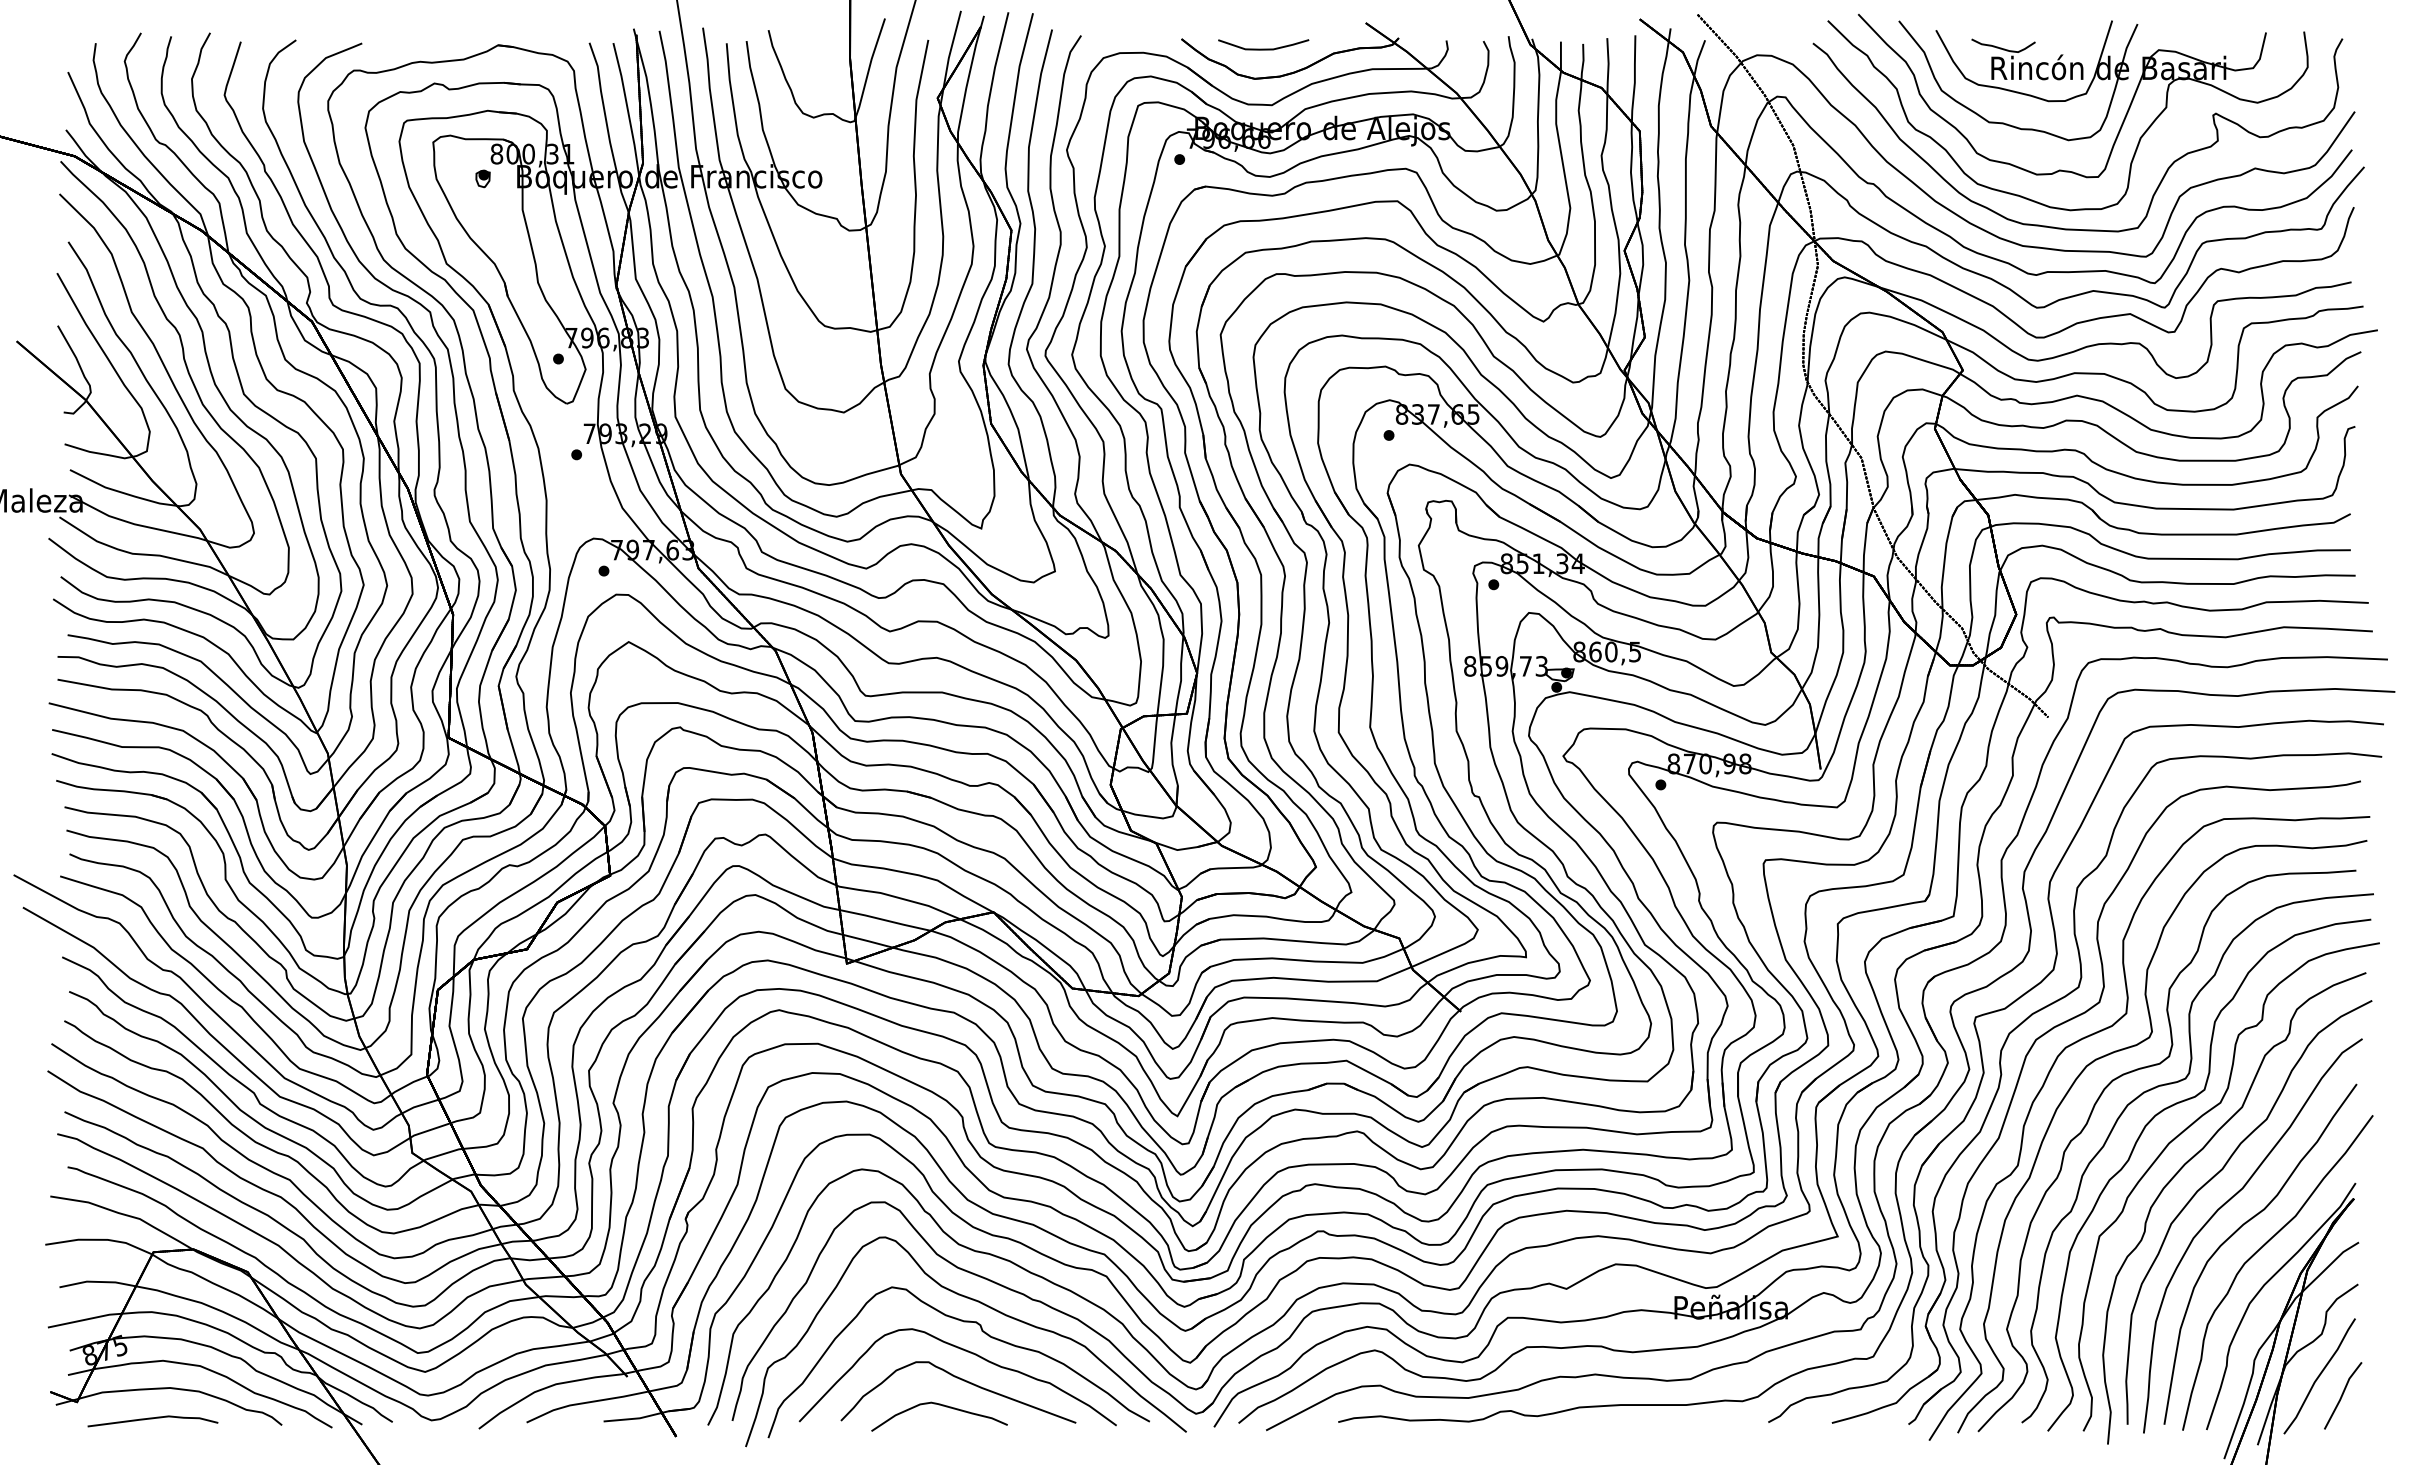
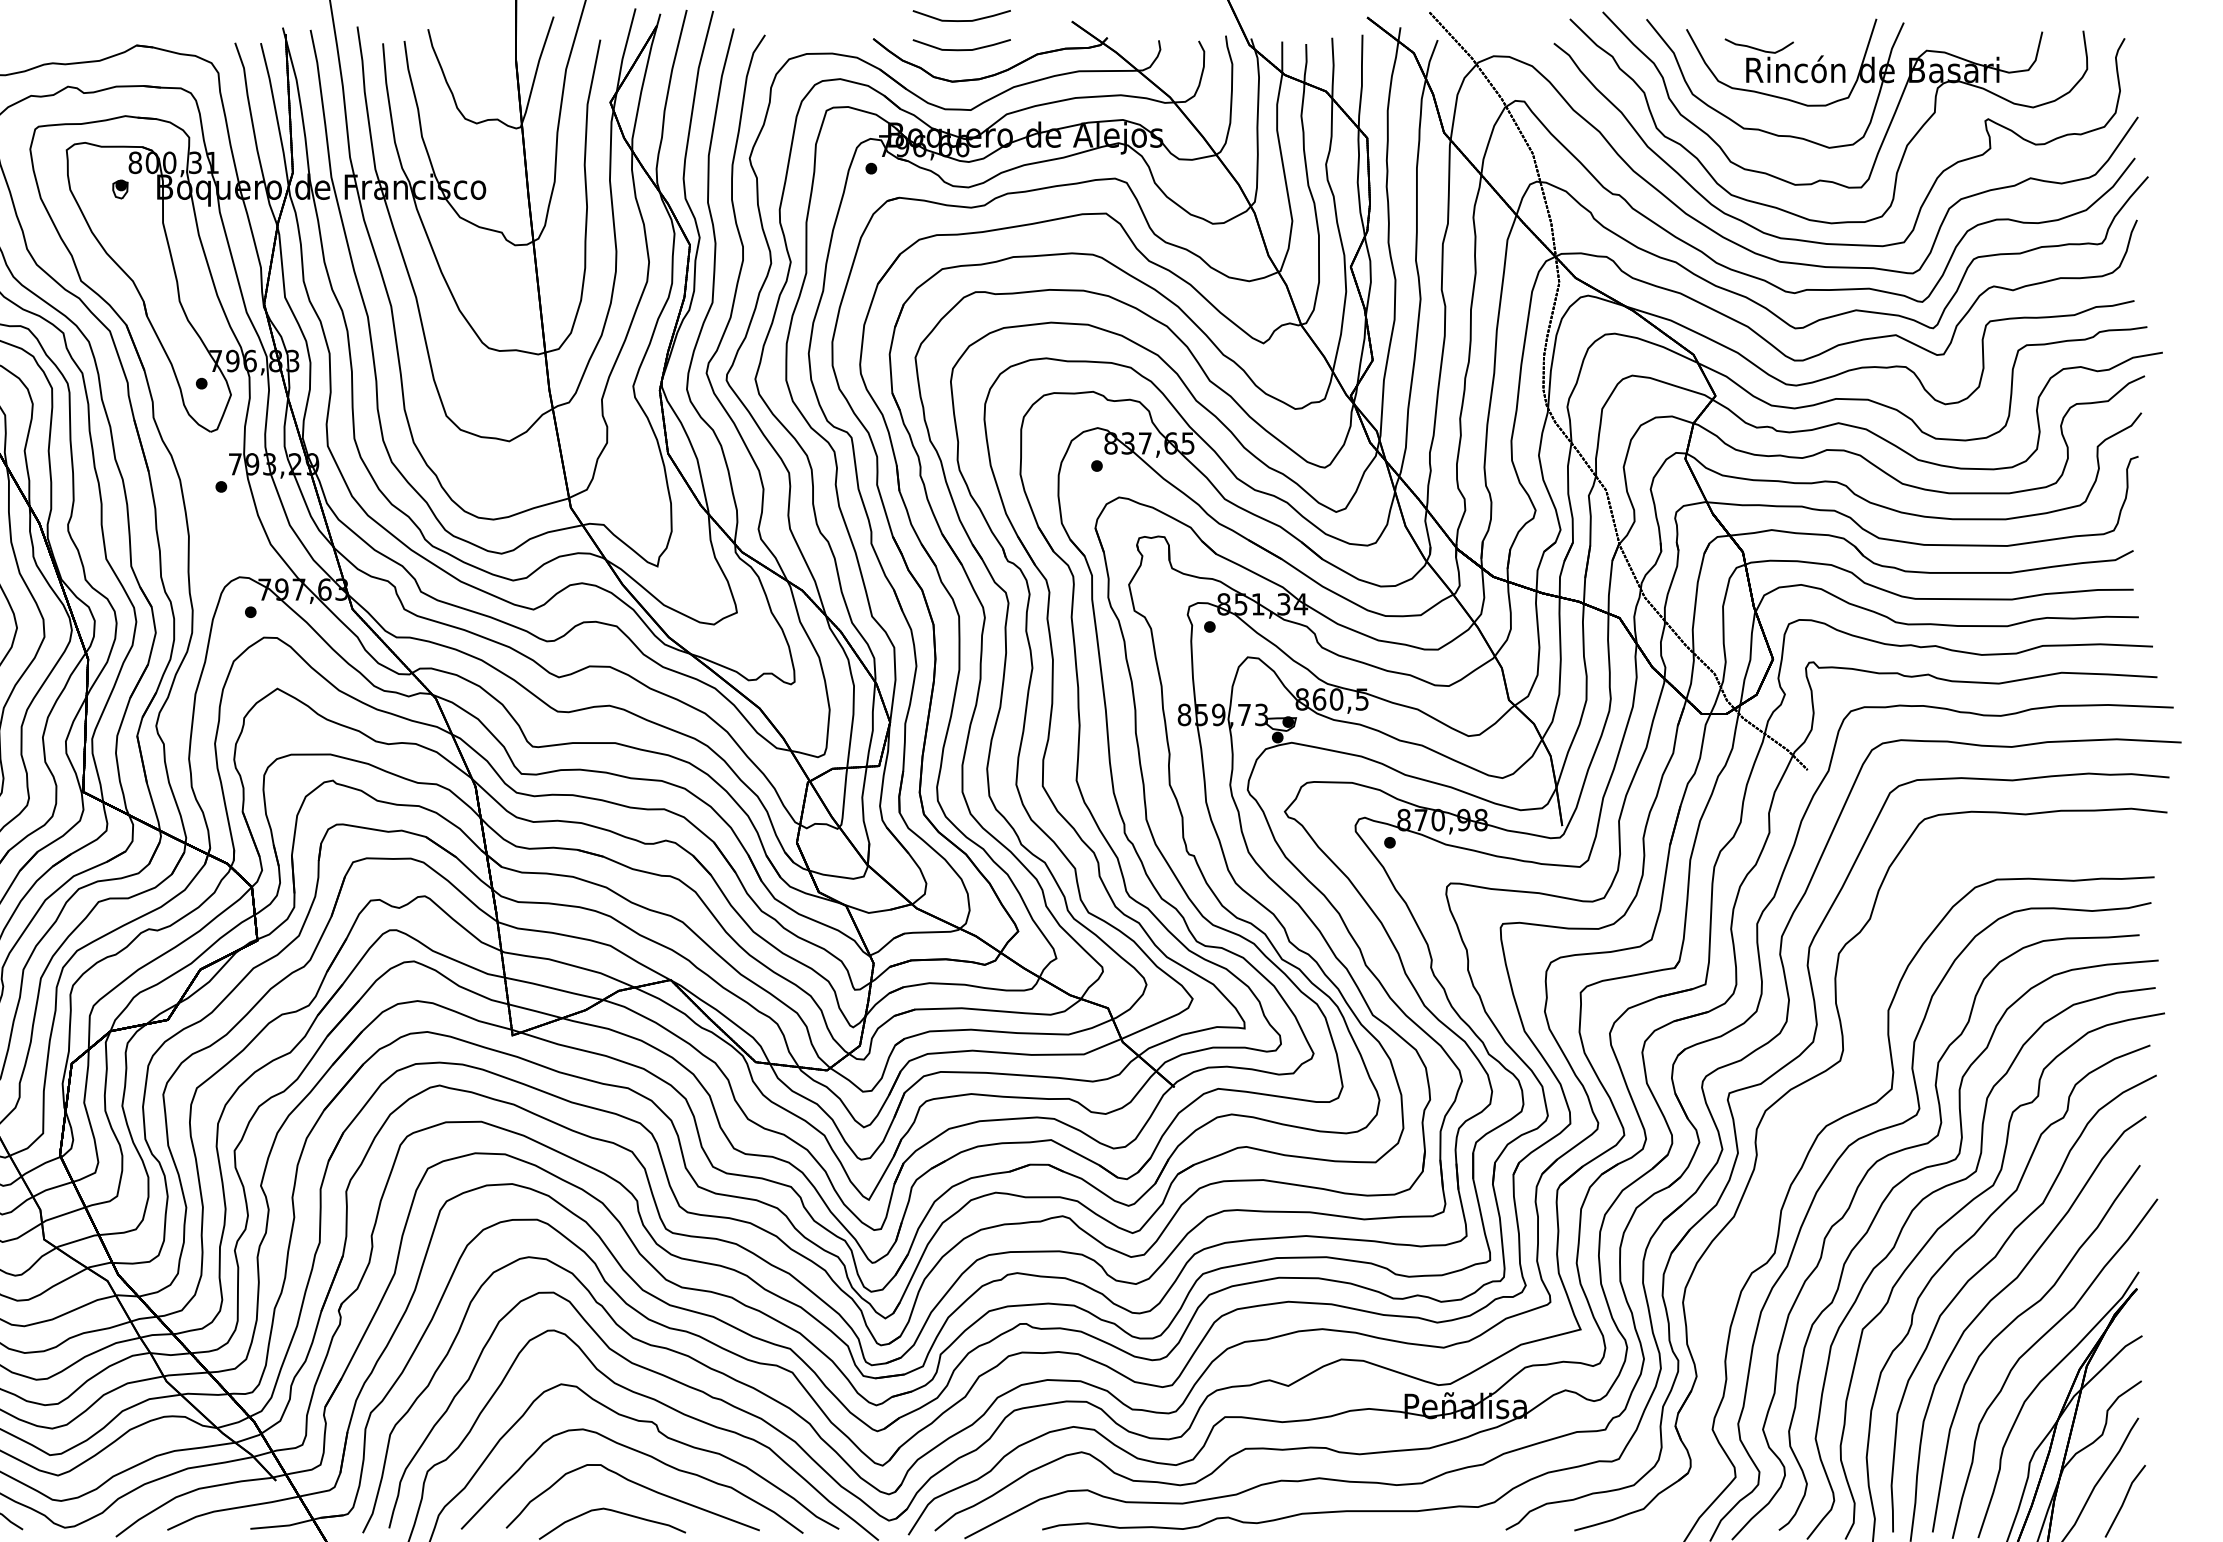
part: (1263, 17) -> (961, 15), added
part: (2085, 1013) -> (1847, 1089), removed

